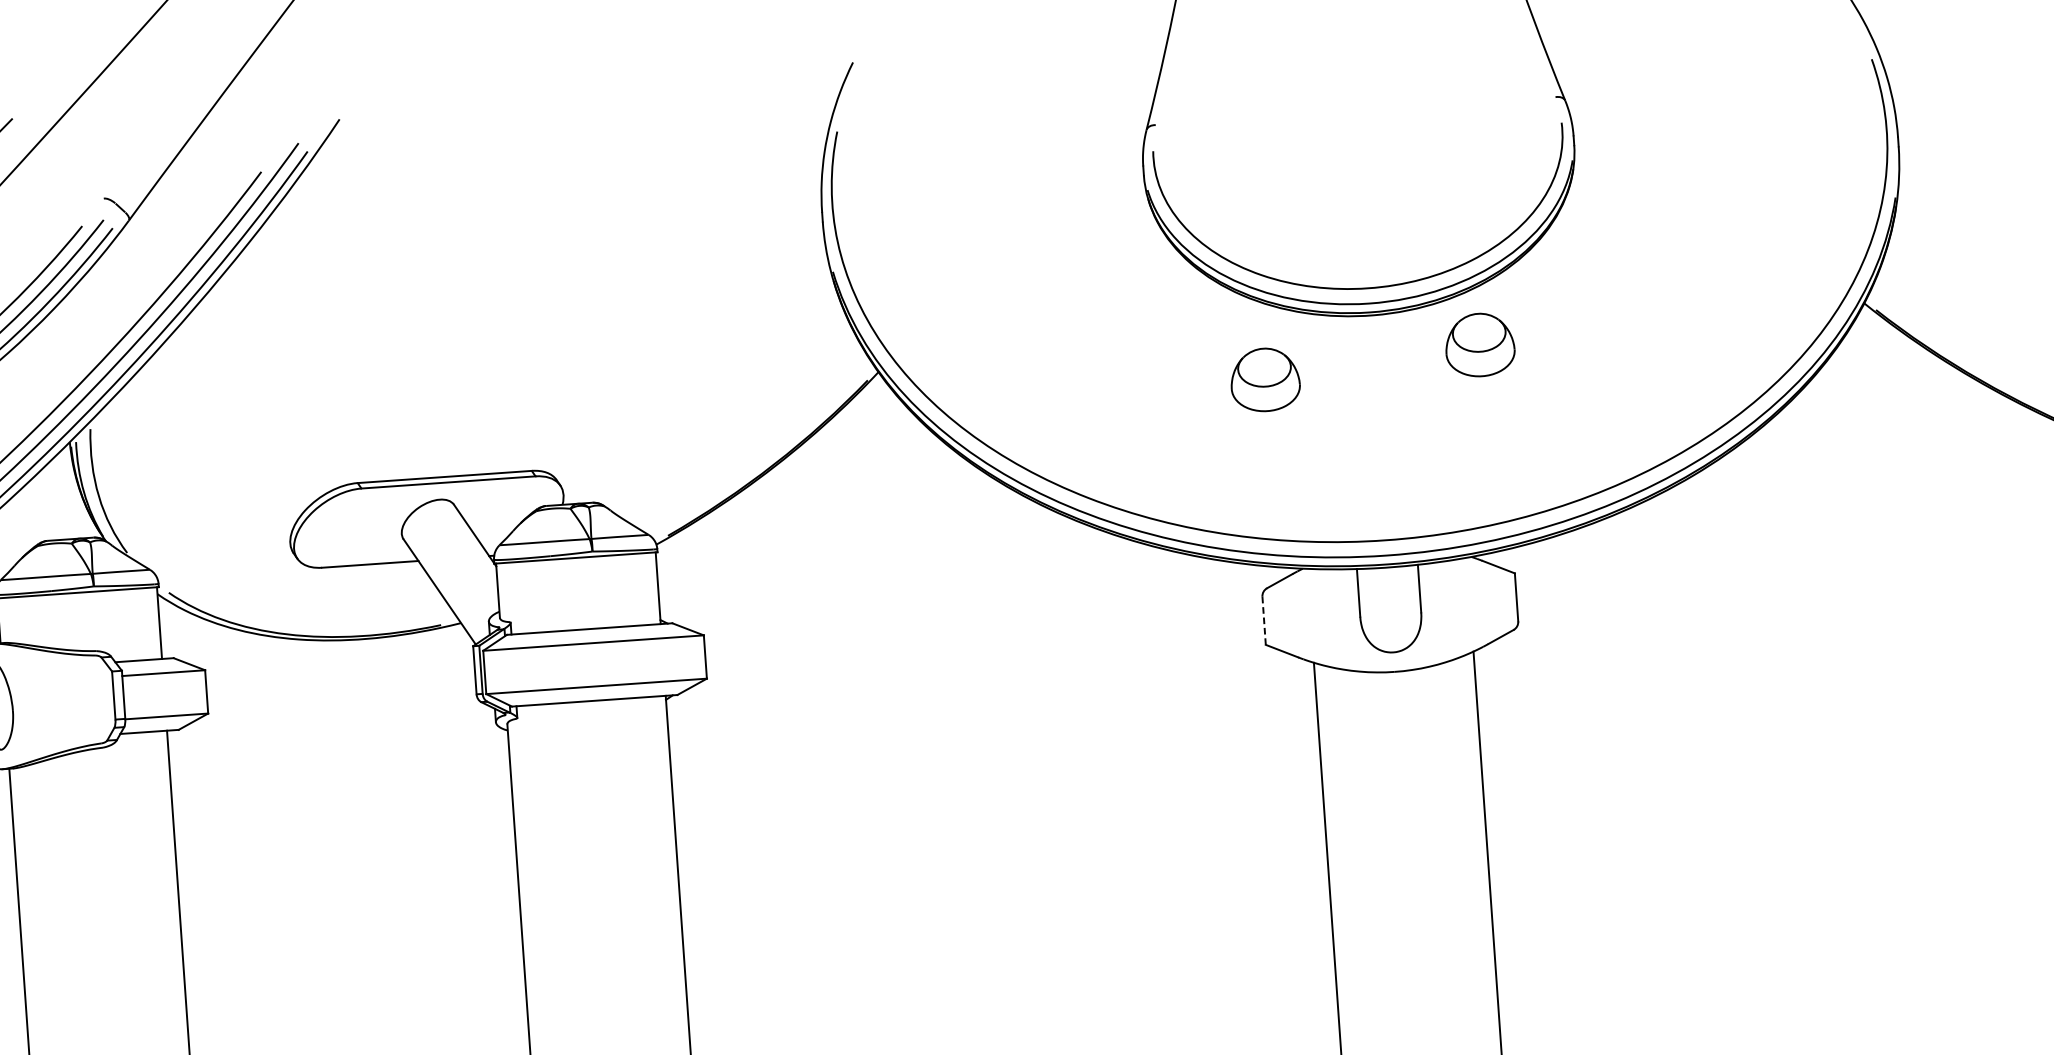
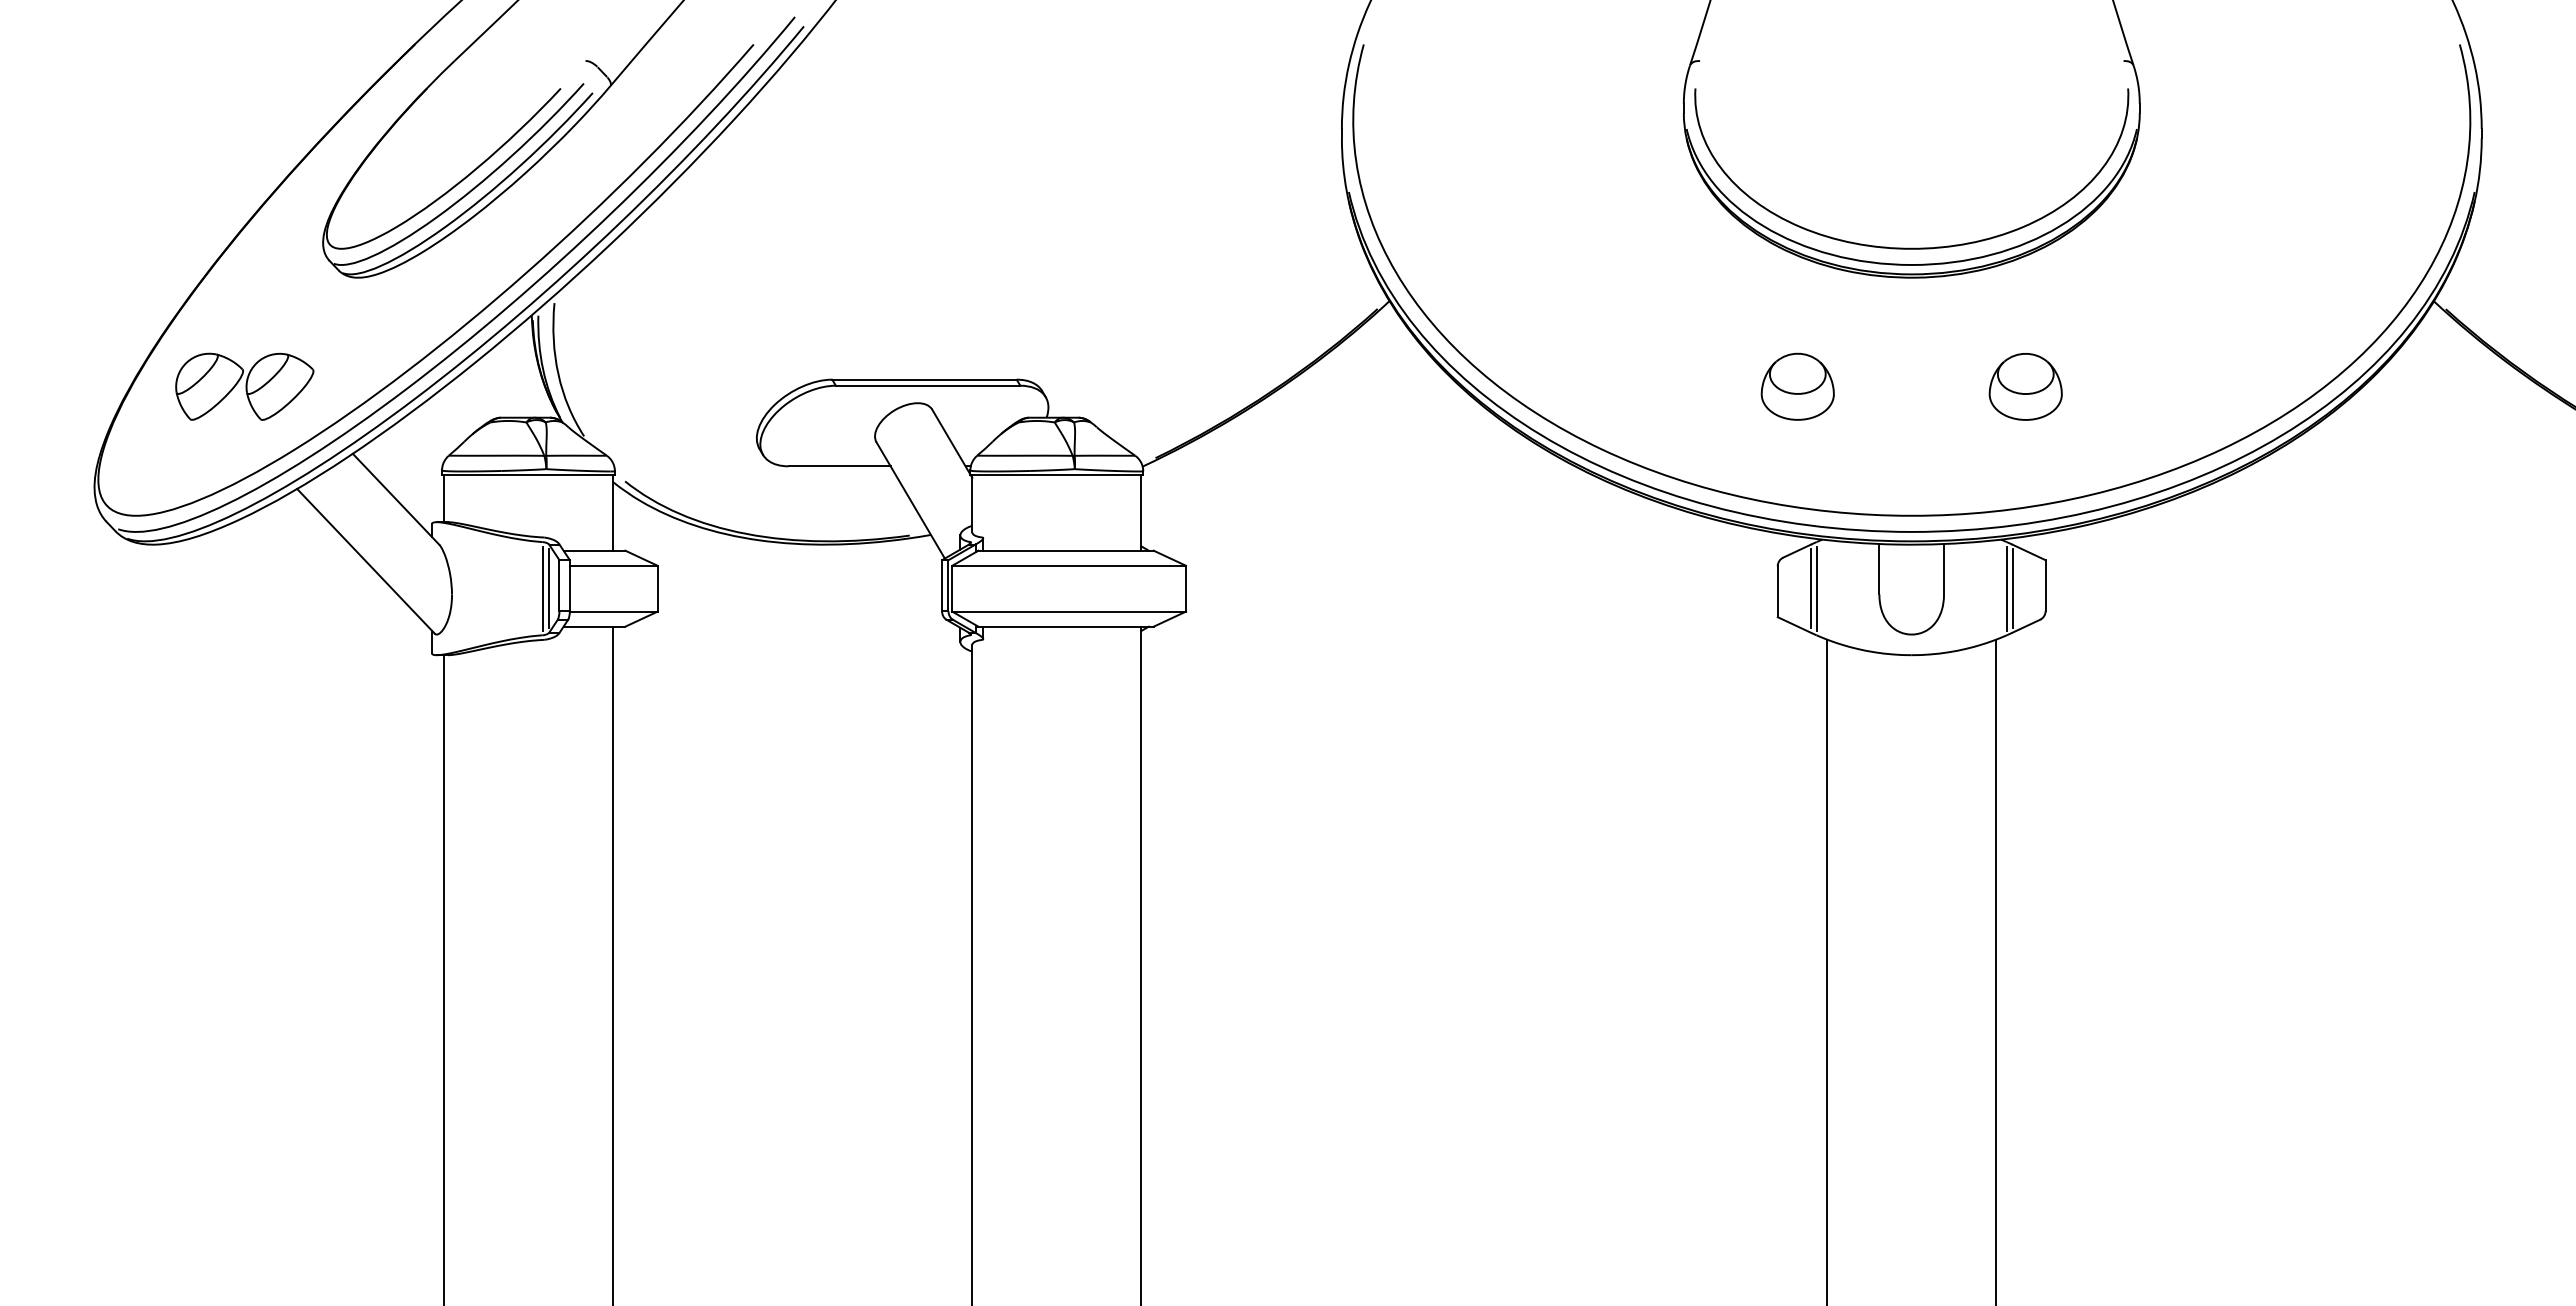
part: (1479, 344) -> (2025, 386), moved
part: (1265, 379) -> (1797, 386), moved
line: (1479, 602) -> (2006, 588), added
line: (1485, 602) -> (2012, 588), added
line: (1294, 615) -> (1810, 588), added
line: (1300, 615) -> (1816, 588), added
line: (1263, 621) -> (1777, 592), dashed -> solid
line: (104, 698) -> (549, 588), added
line: (97, 699) -> (542, 588), added

